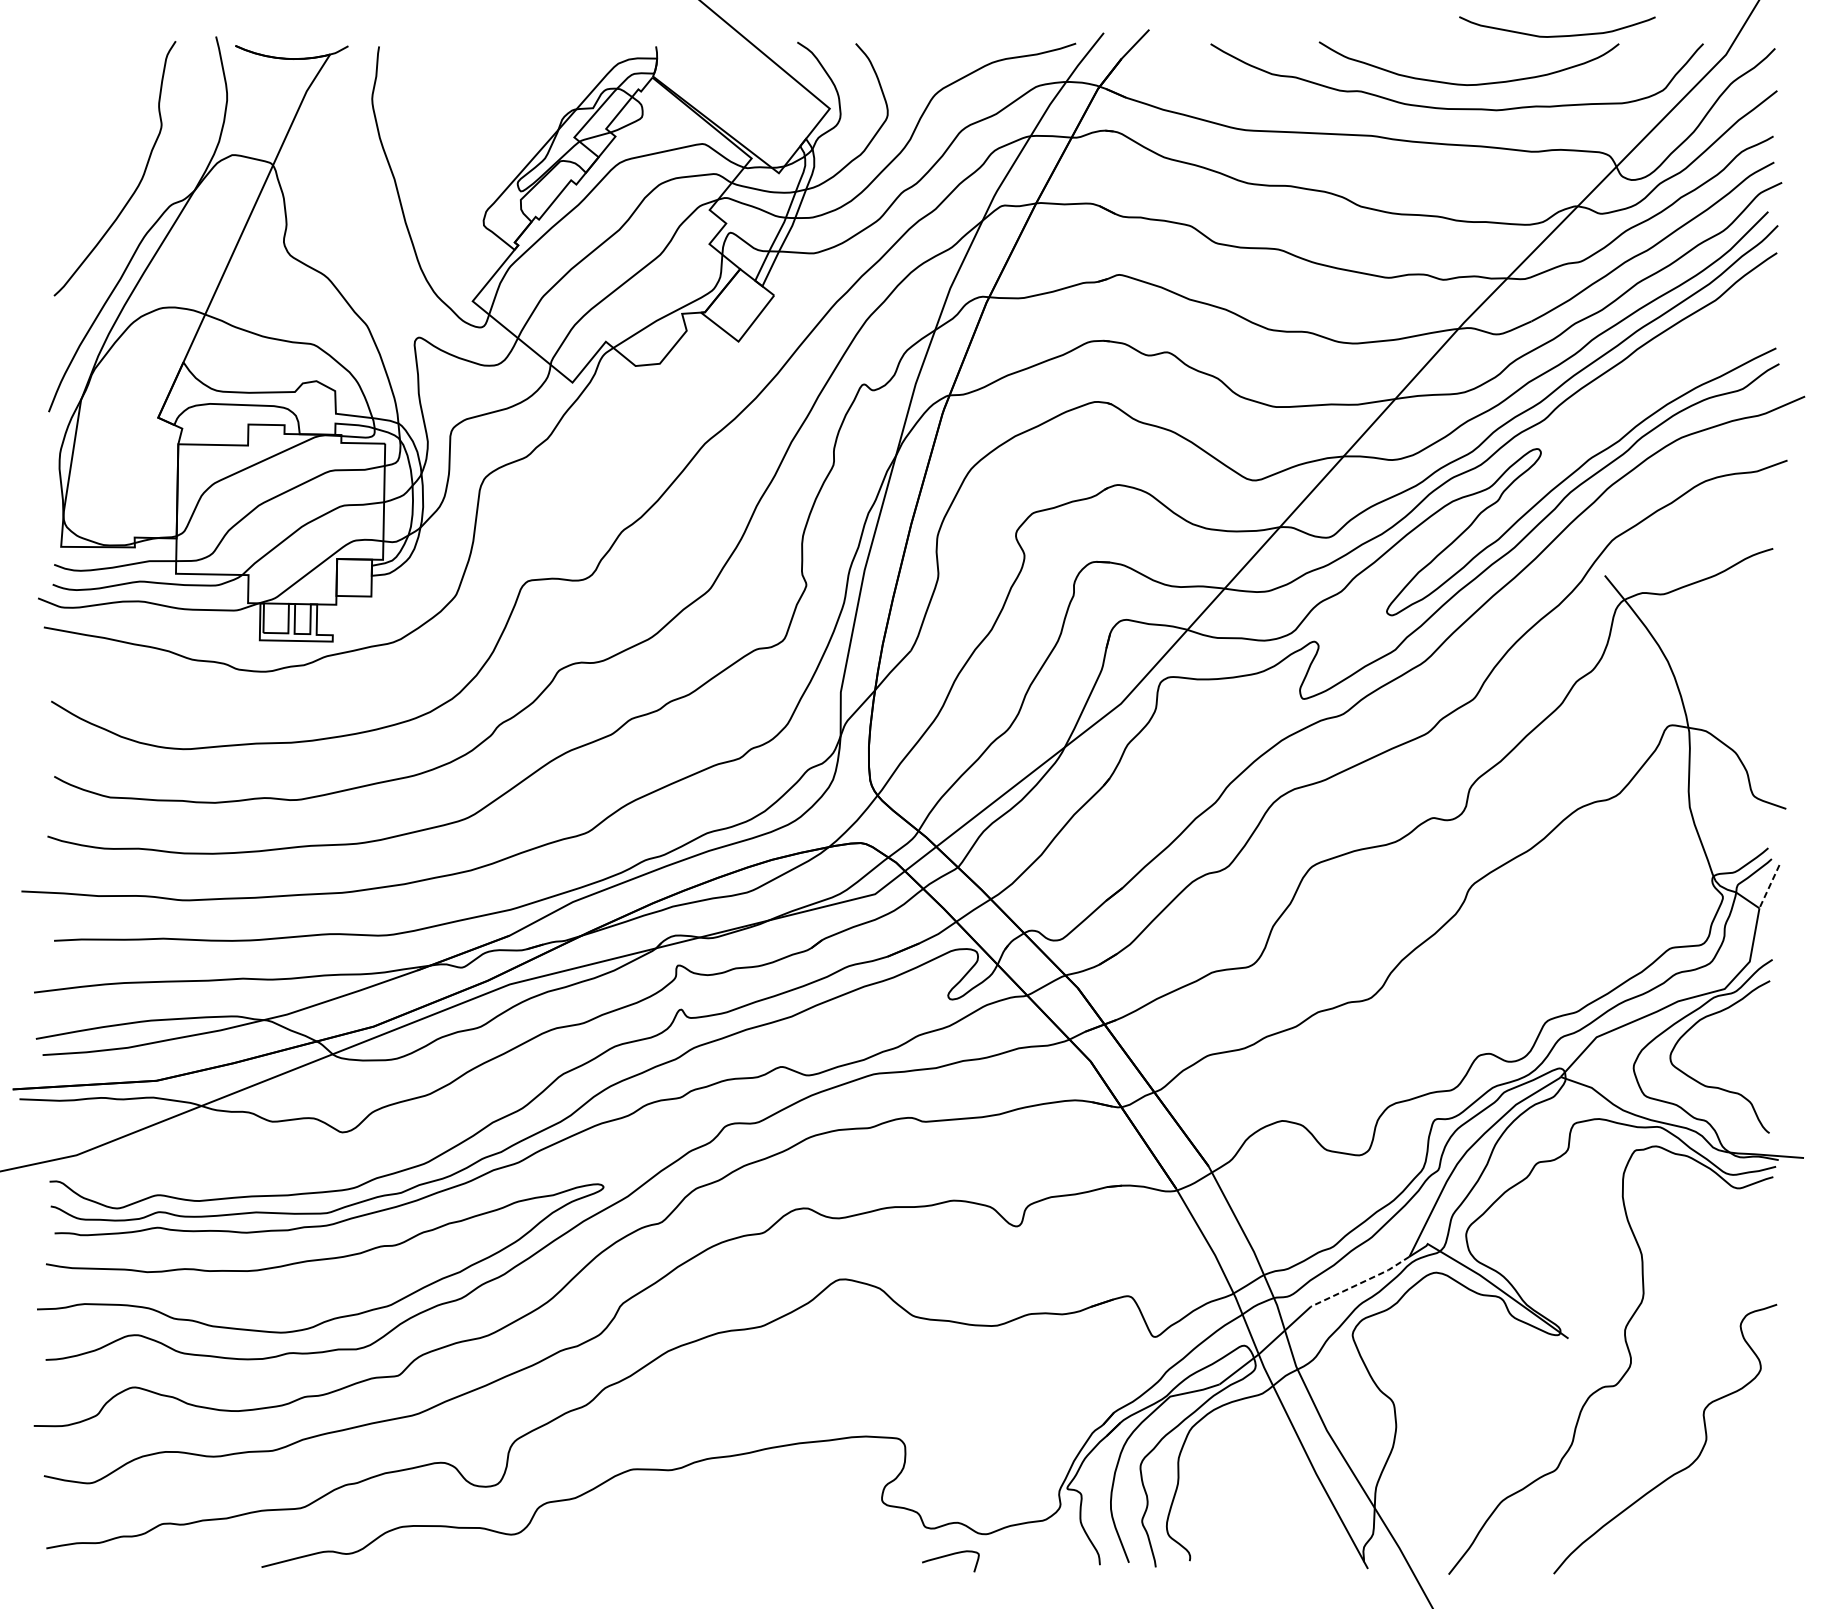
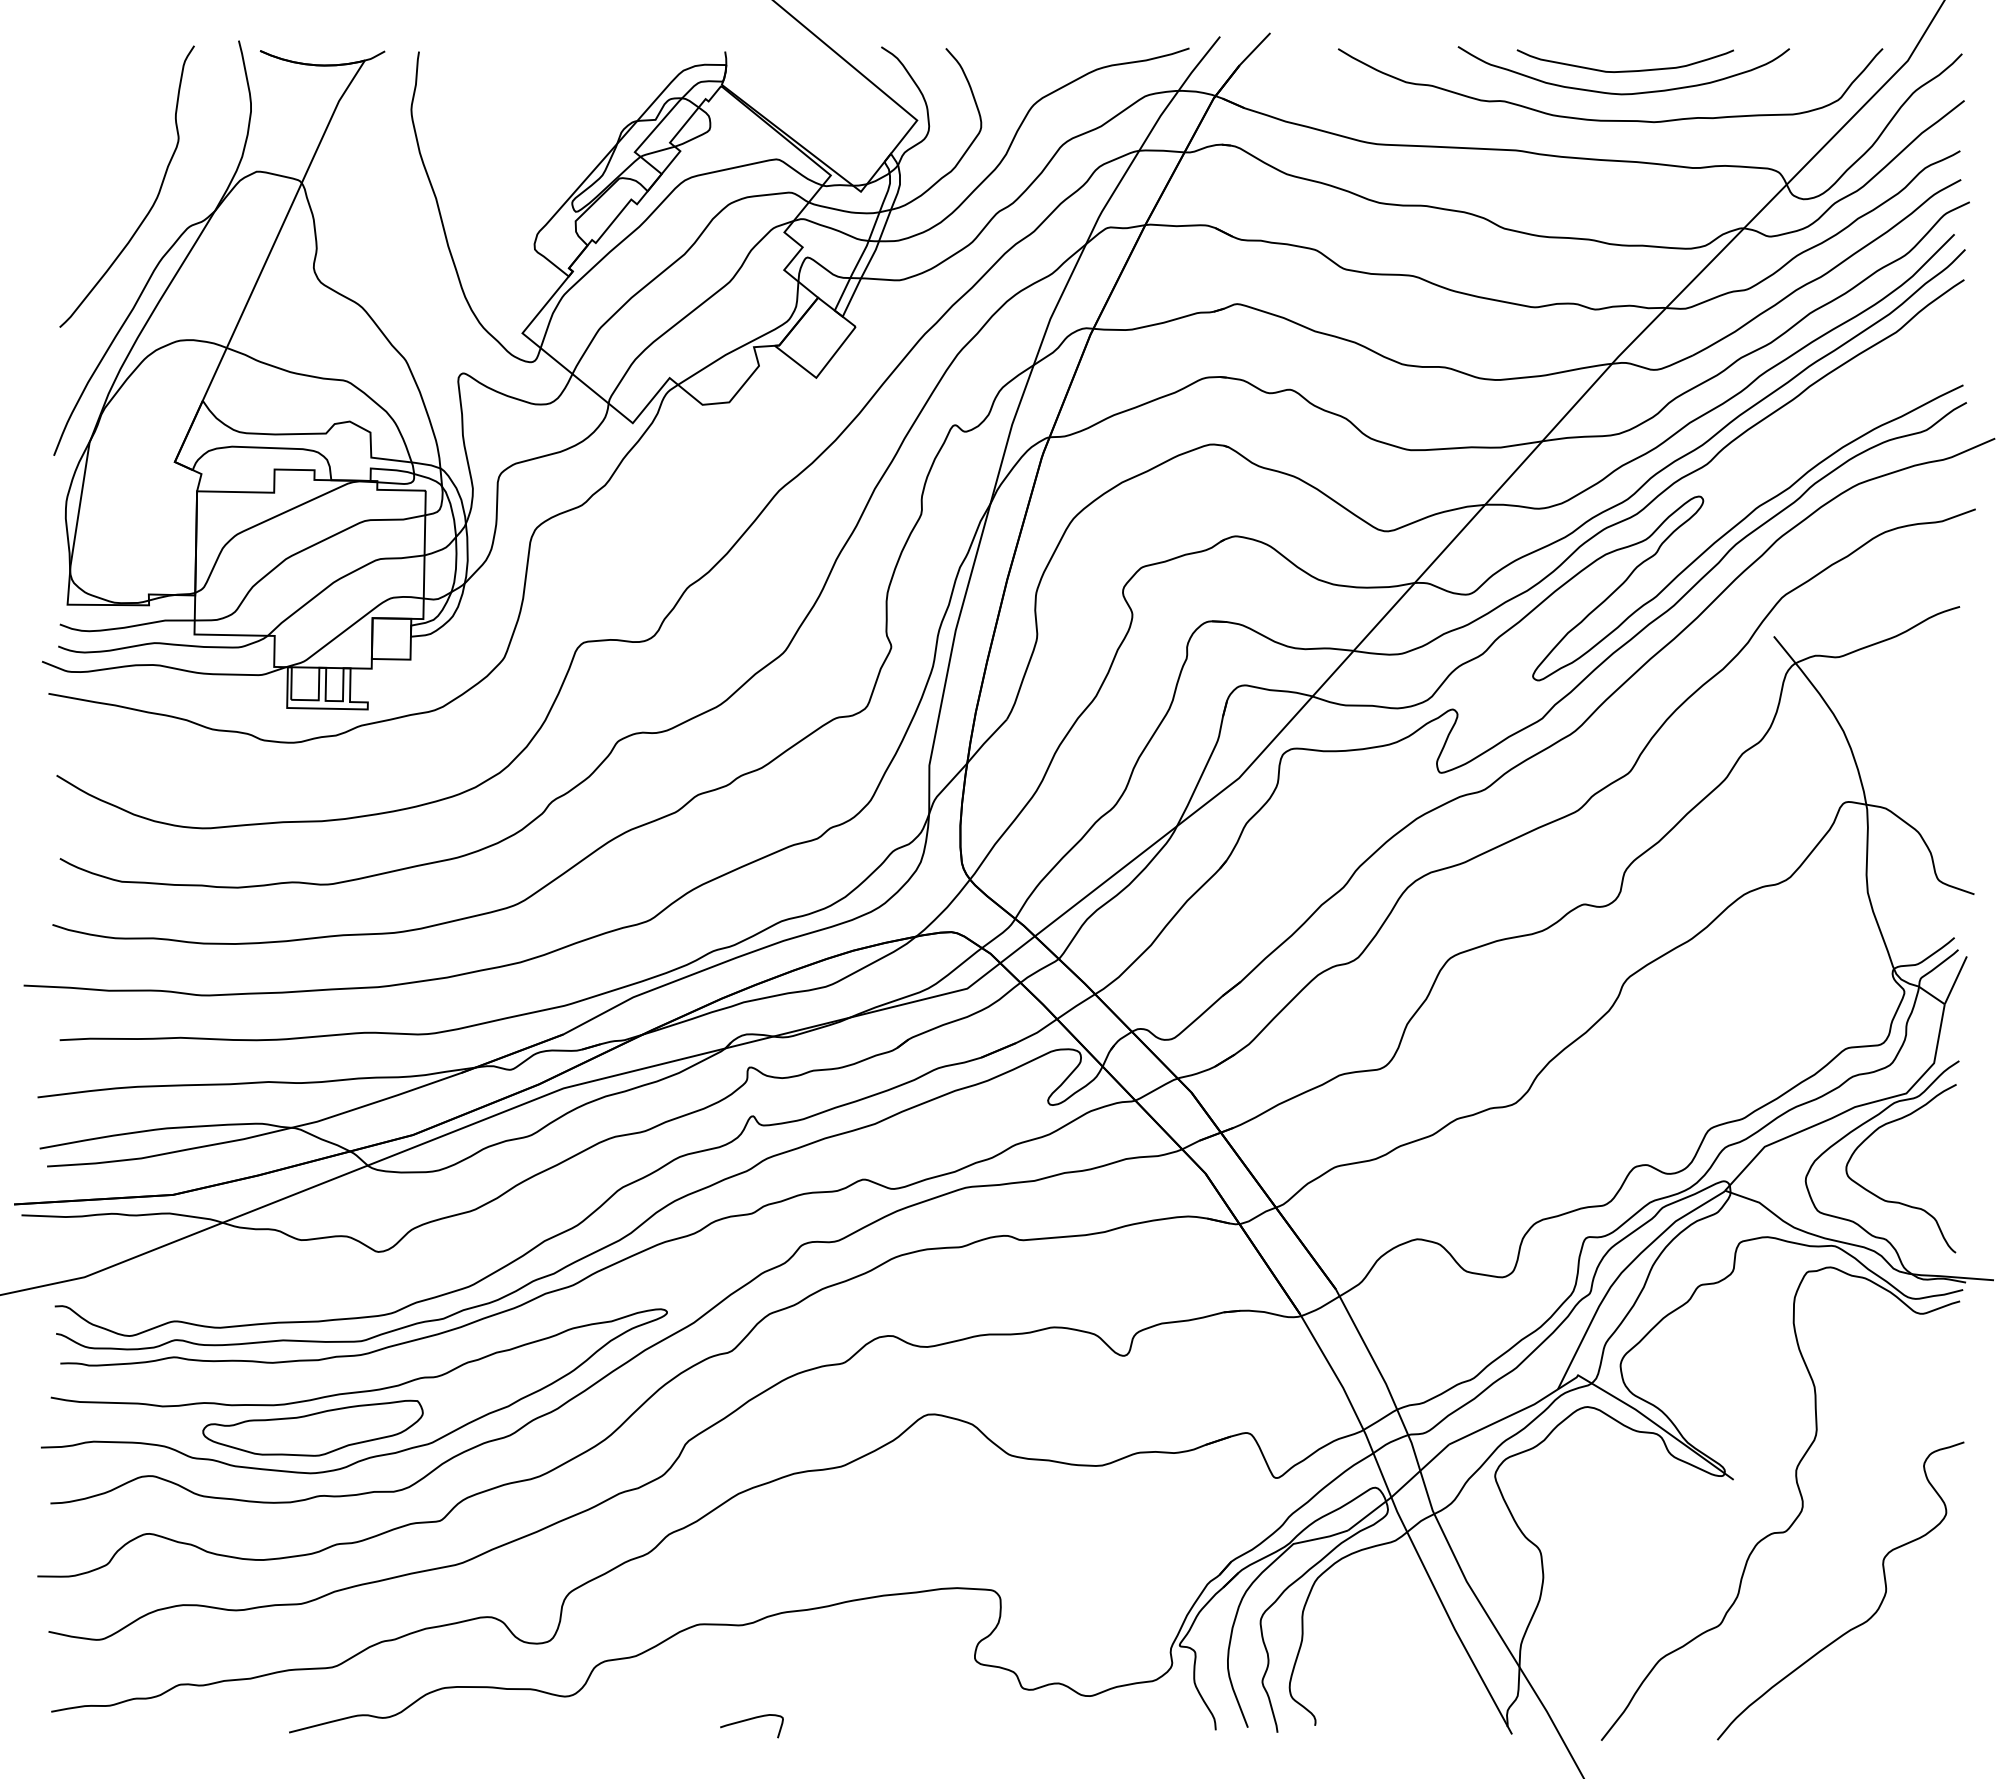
curve: (1556, 35) -> (1624, 70), moved
line: (1769, 886) -> (1955, 980), dashed -> solid
line: (1361, 1283) -> (1504, 1418), dashed -> solid
part: (282, 1291) -> (312, 1427), added
curve: (948, 1556) -> (749, 1720), moved

